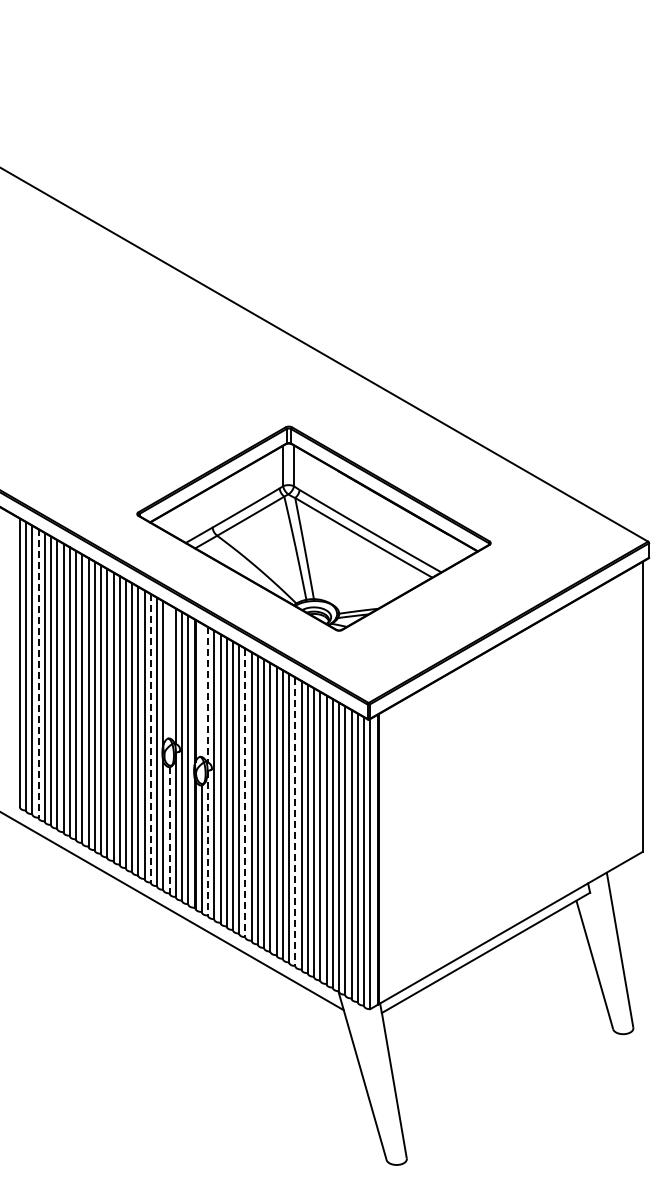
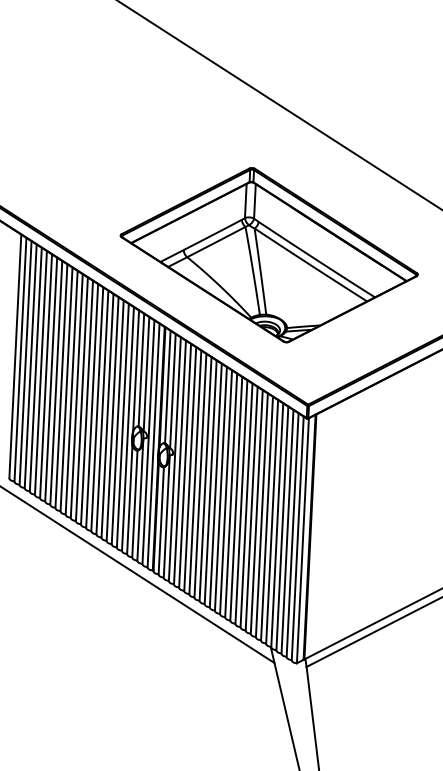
line: (169, 671) -> (141, 369), added
line: (38, 674) -> (30, 366), dashed -> solid
line: (201, 689) -> (167, 386), added
line: (208, 695) -> (173, 391), dashed -> solid
line: (150, 739) -> (122, 426), dashed -> solid
line: (245, 793) -> (200, 476), dashed -> solid
line: (295, 822) -> (241, 502), dashed -> solid
line: (169, 830) -> (134, 504), dashed -> solid
line: (208, 843) -> (167, 516), dashed -> solid

